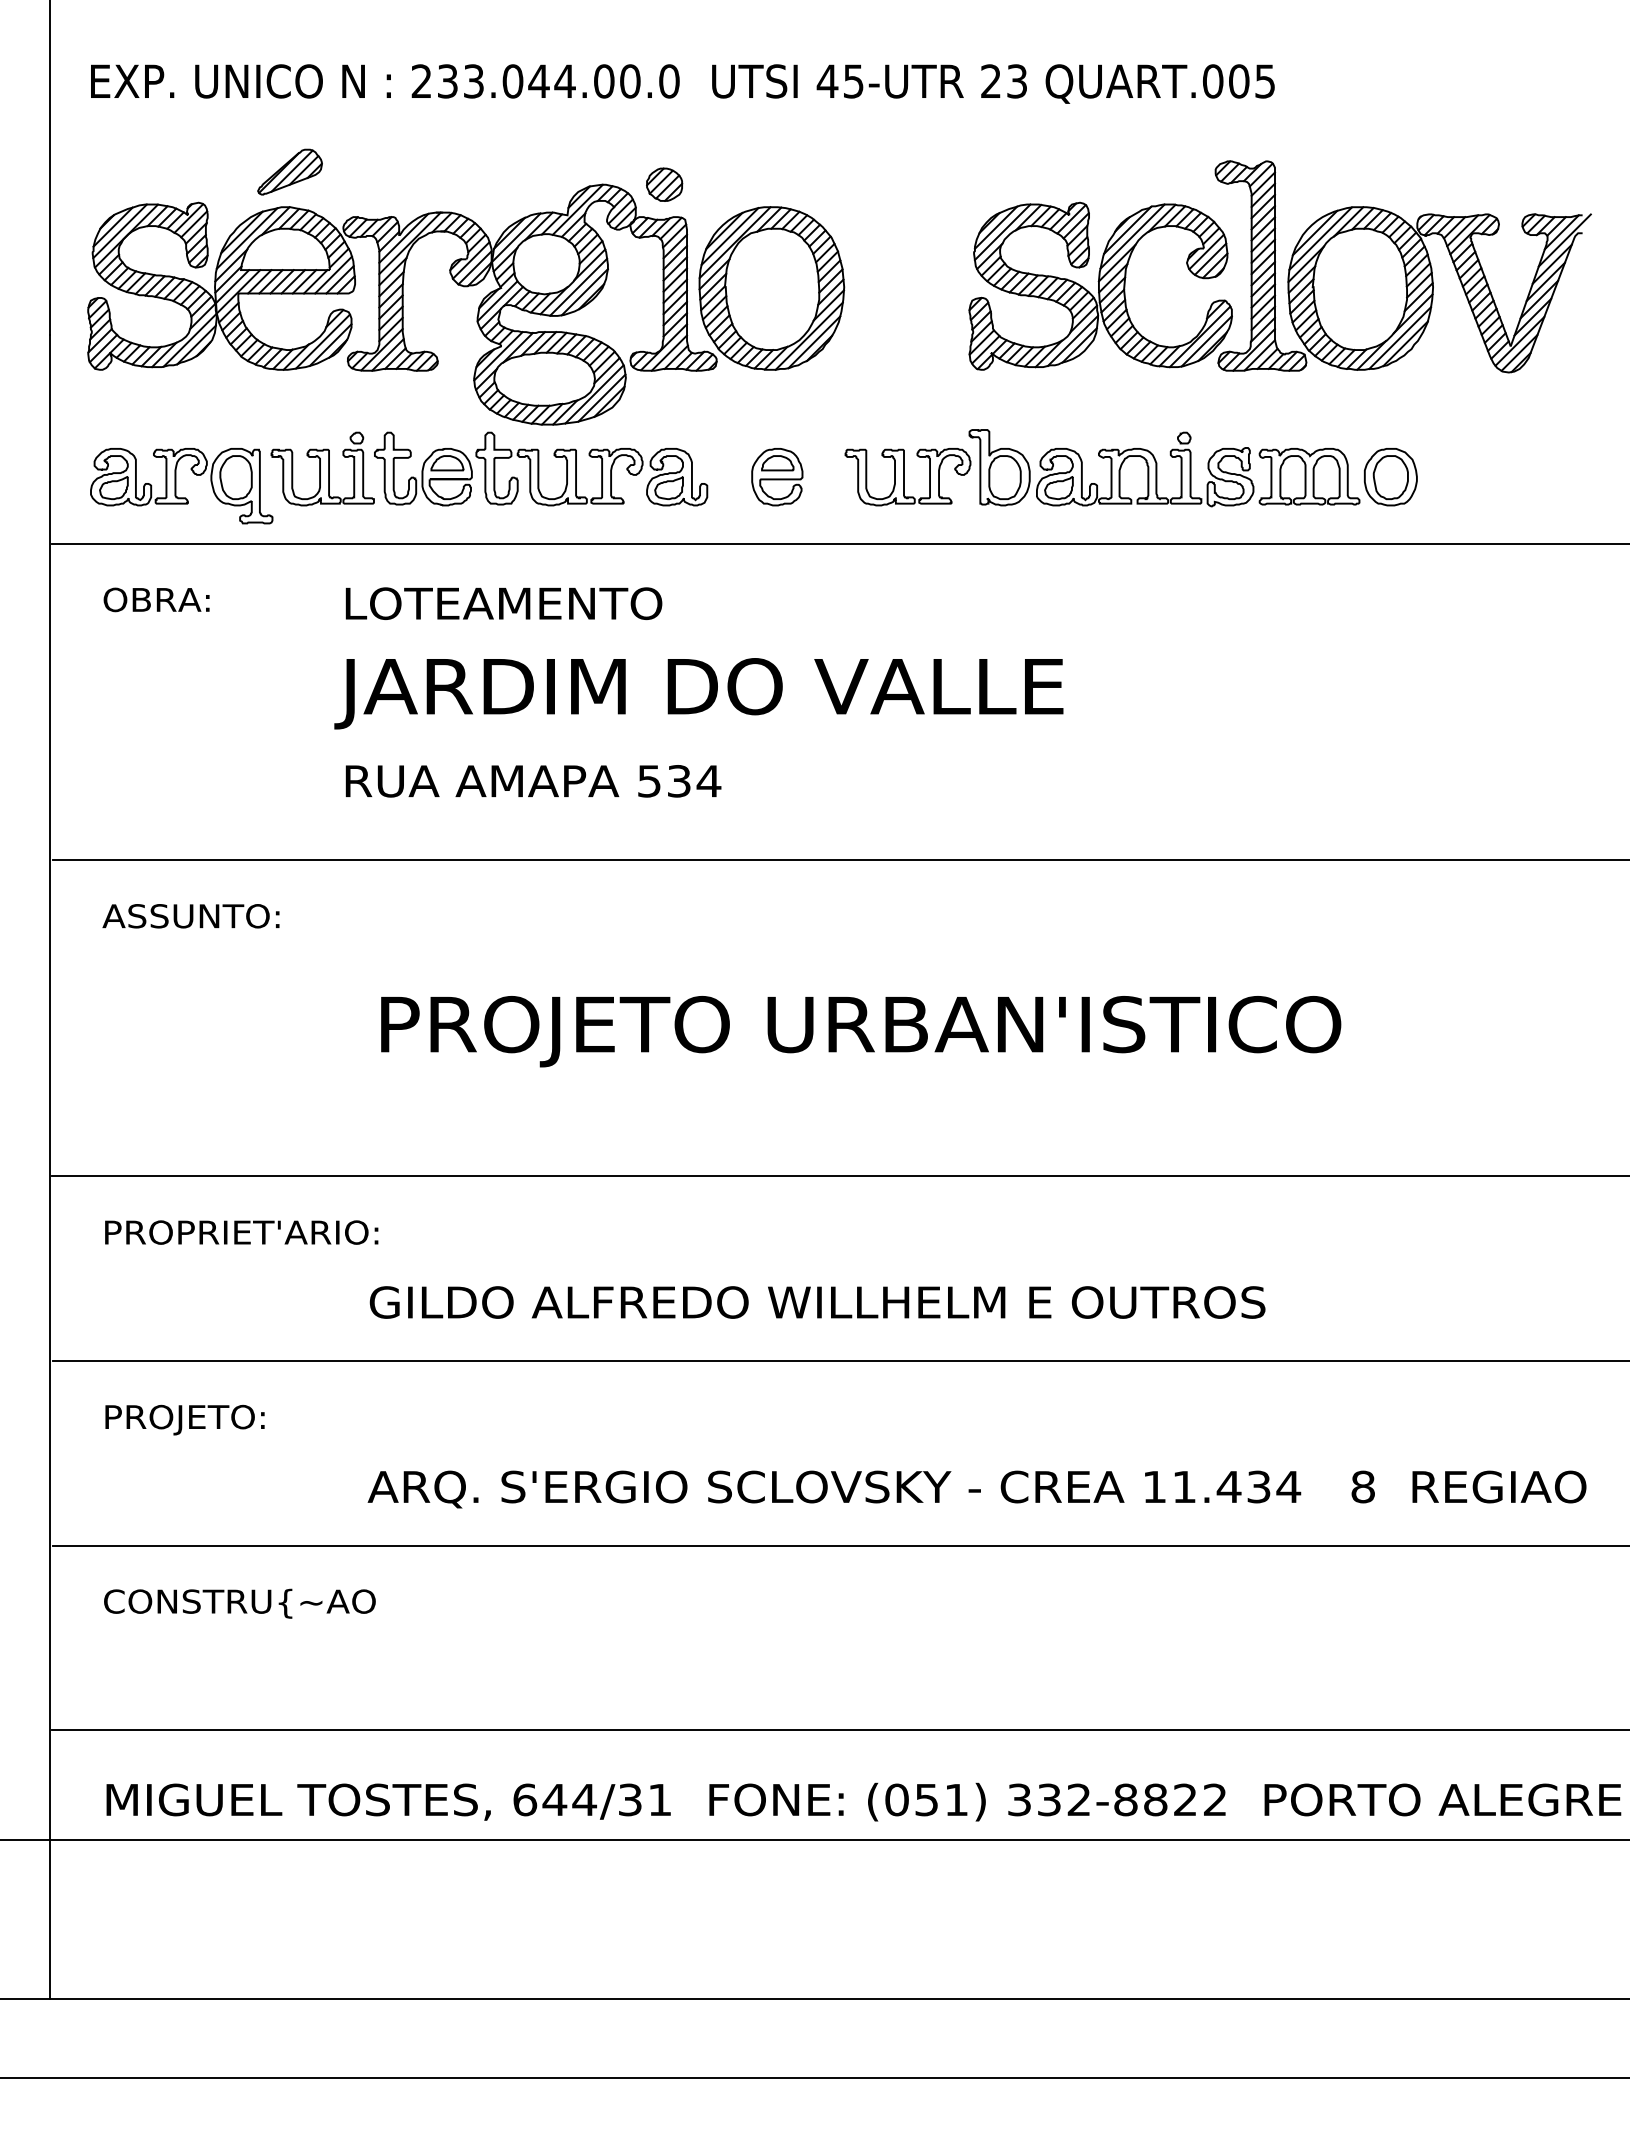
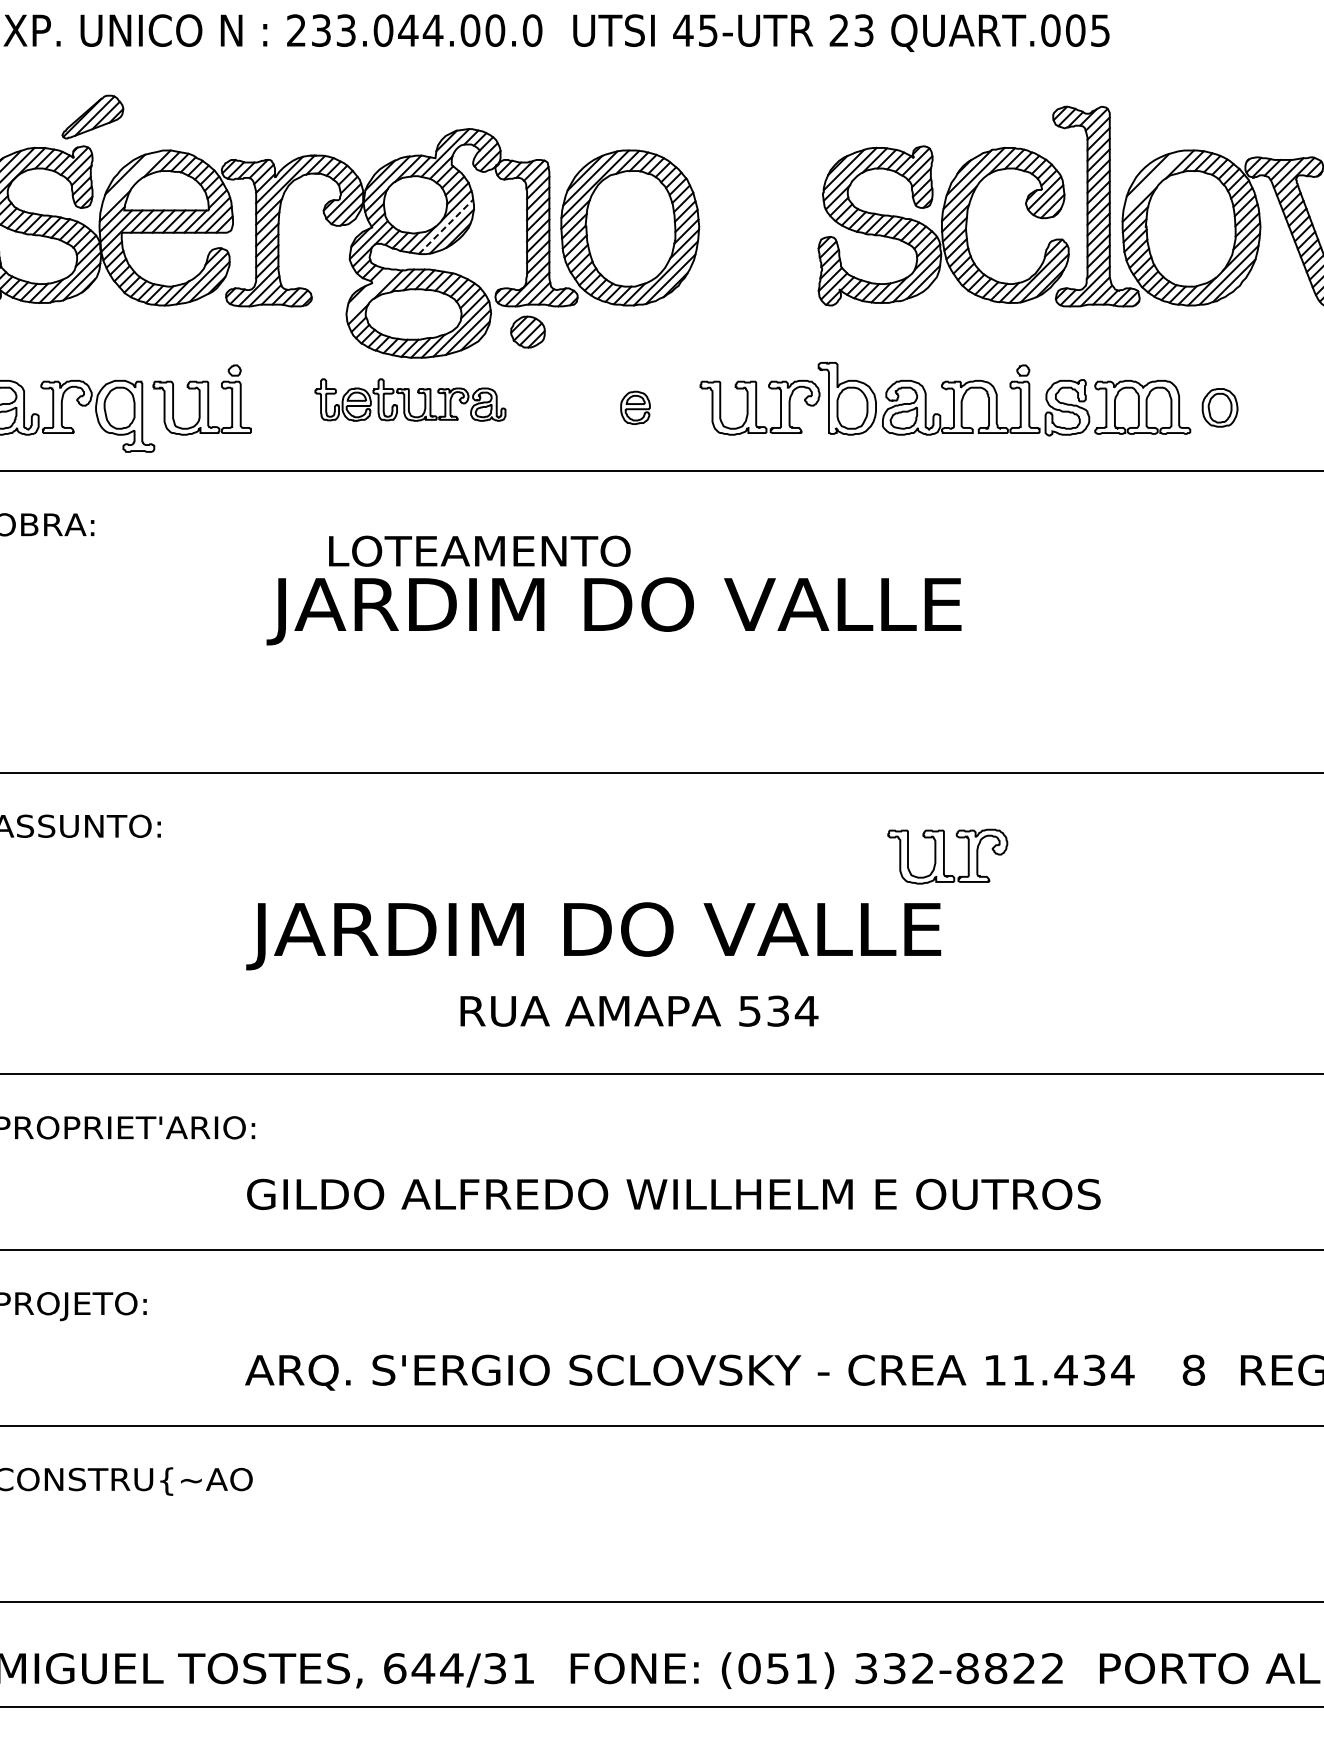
part: (289, 171) -> (92, 116), moved
part: (664, 184) -> (527, 331), moved
line: (246, 238) -> (129, 180), removed
line: (1320, 238) -> (1153, 180), removed
line: (578, 286) -> (445, 226), solid -> dashed
line: (498, 356) -> (369, 292), removed
part: (541, 468) -> (410, 399), size x0.6
part: (777, 477) -> (635, 408), size x0.6
part: (1390, 477) -> (1219, 408), size x0.7
text: (503, 603) -> (479, 551), moved
text: (698, 693) -> (613, 611), moved
text: (533, 781) -> (639, 1011), moved
part: (1104, 948) -> (947, 857), added
text: (855, 1031) -> (709, 936), PROJETO URBAN'ISTICO -> JARDIM DO VALLE

